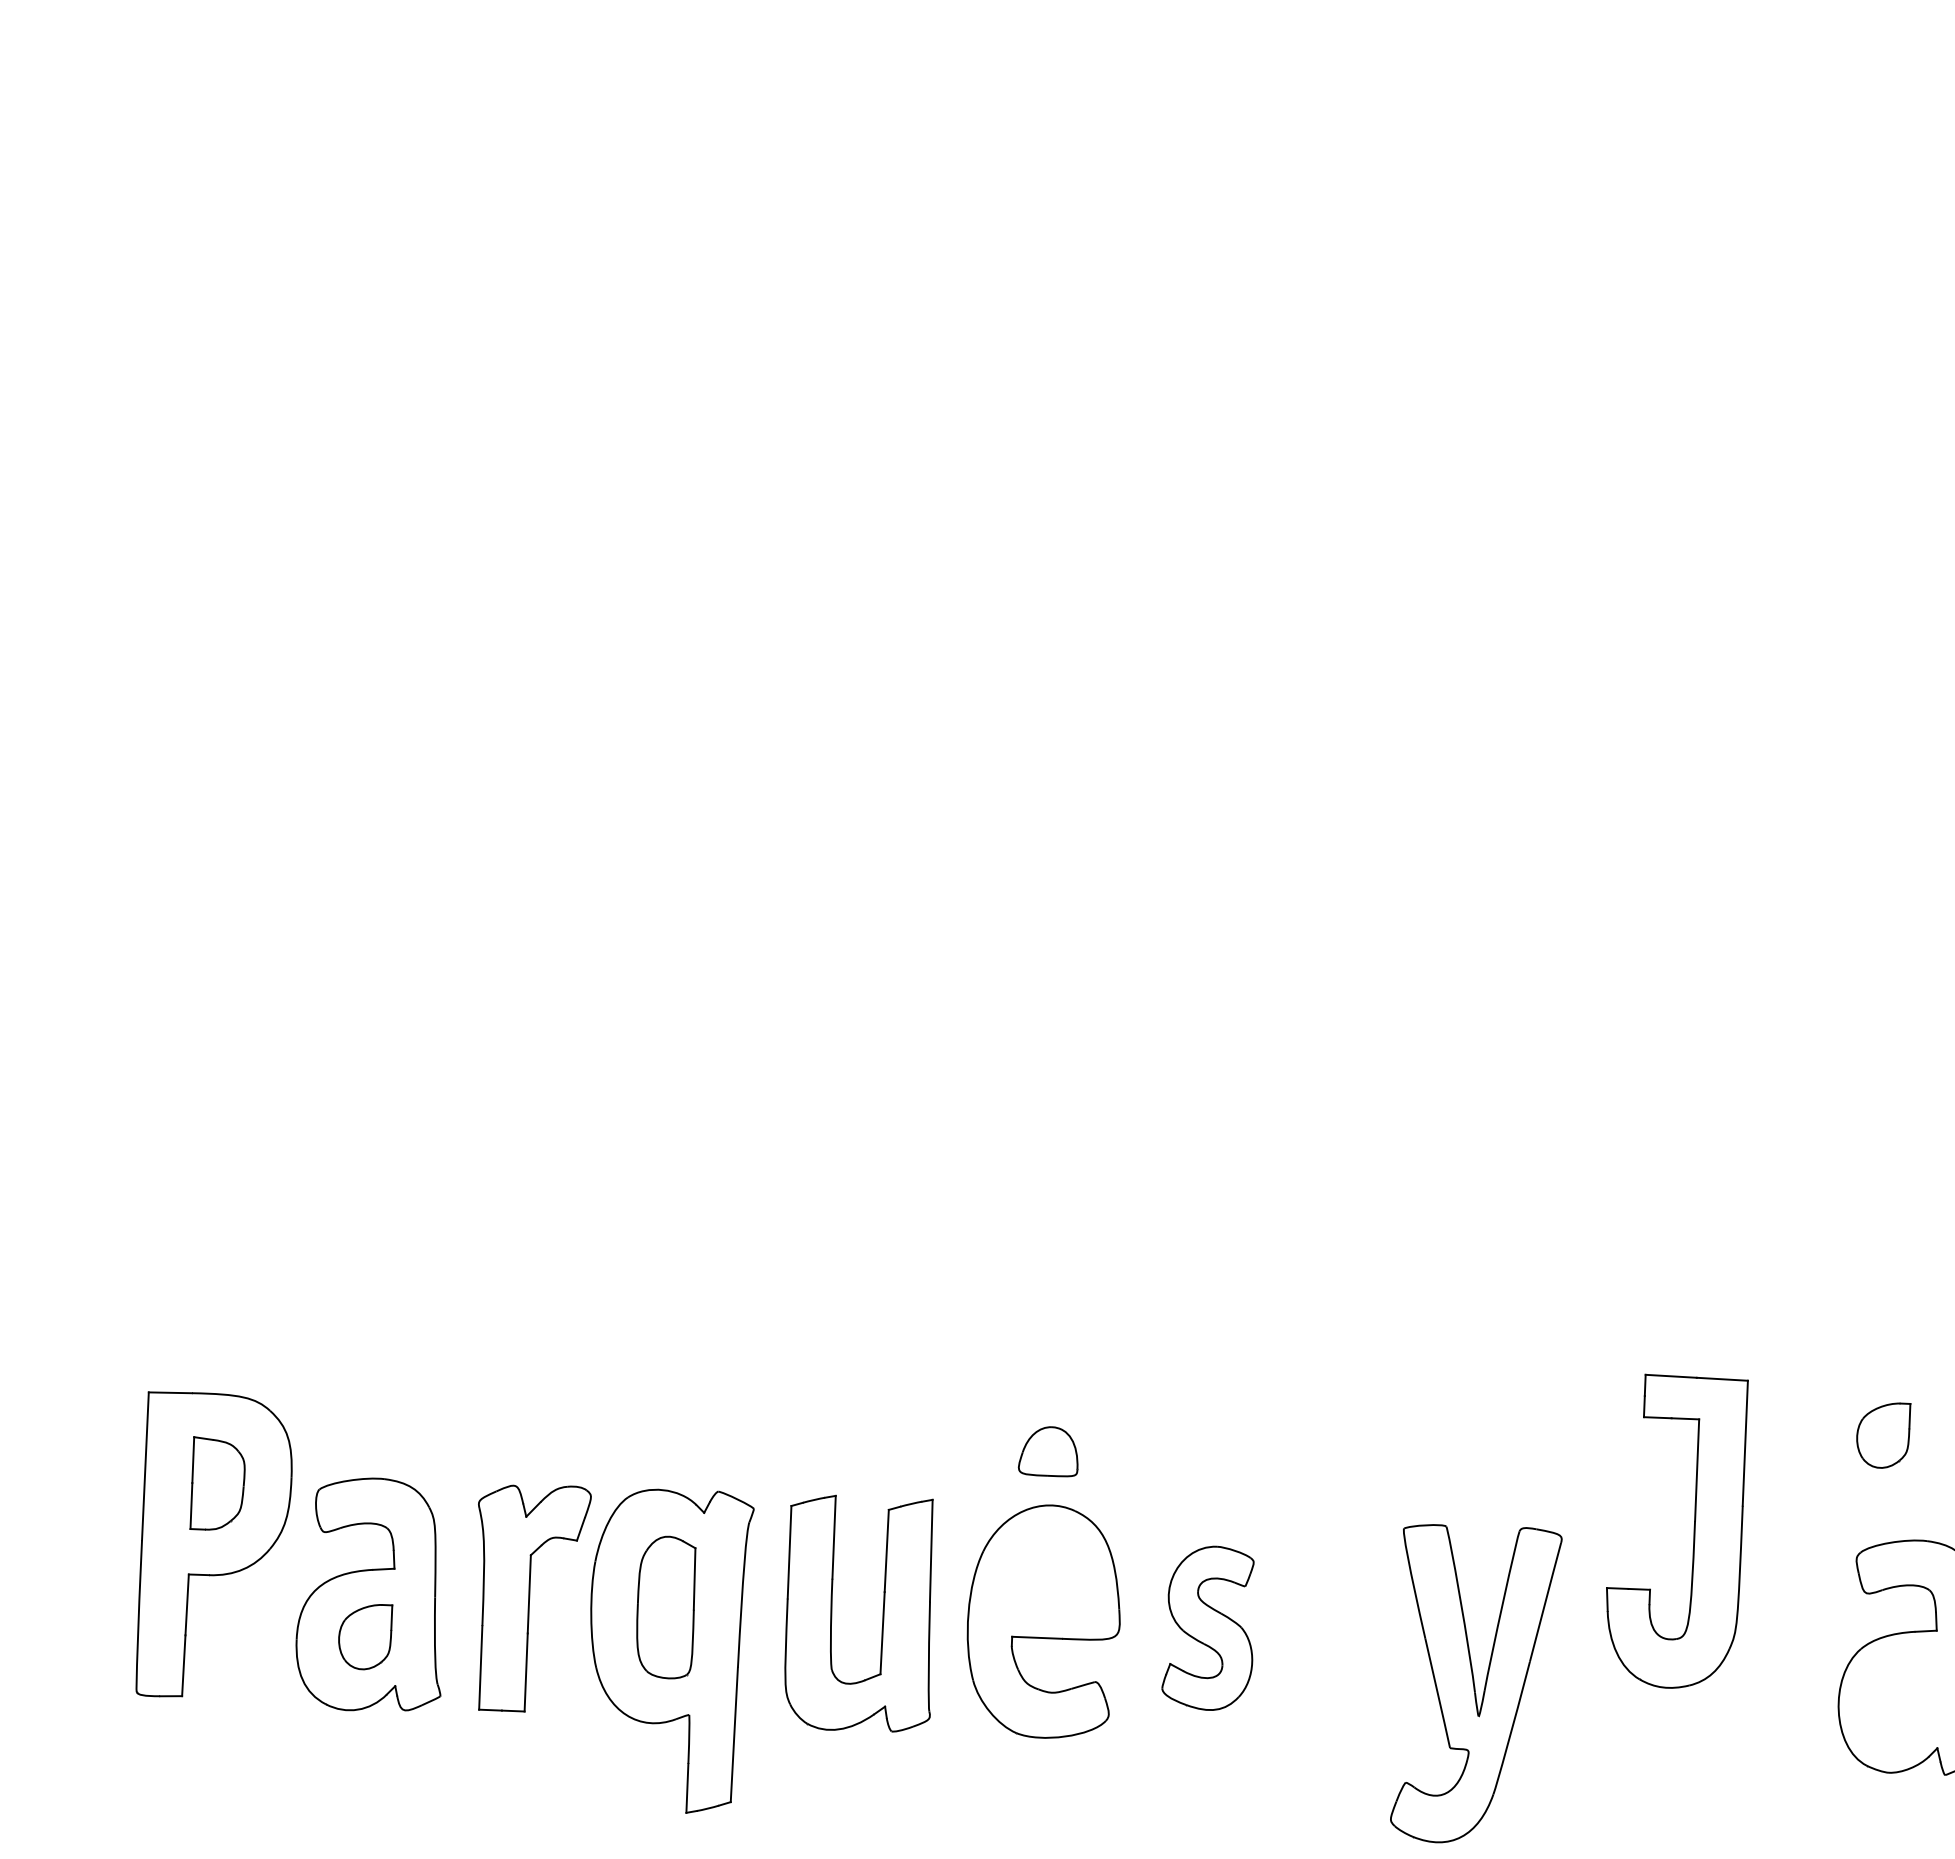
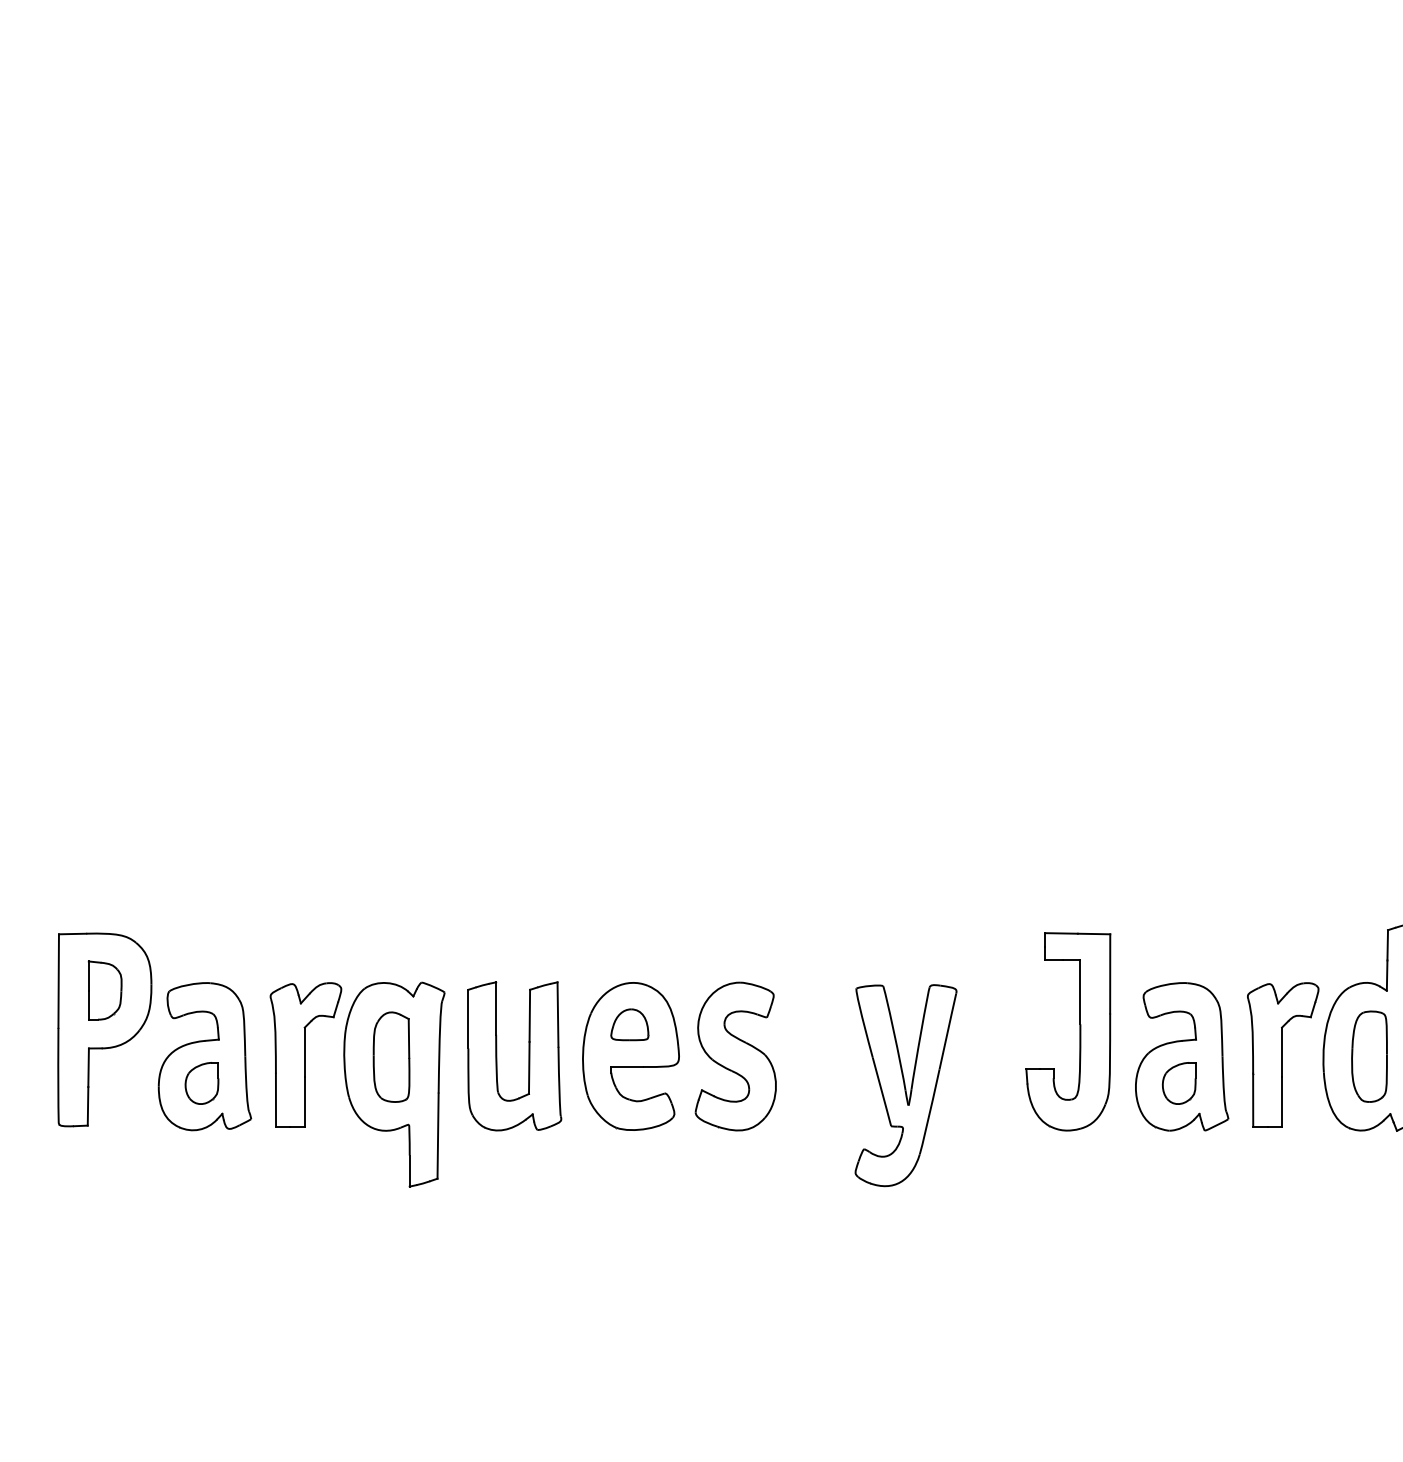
part: (1882, 1435) -> (1178, 1083), moved
part: (1048, 1450) -> (629, 1024), moved
part: (1693, 1532) -> (1079, 1031), moved
part: (1208, 1628) -> (735, 1056), size x1.43

